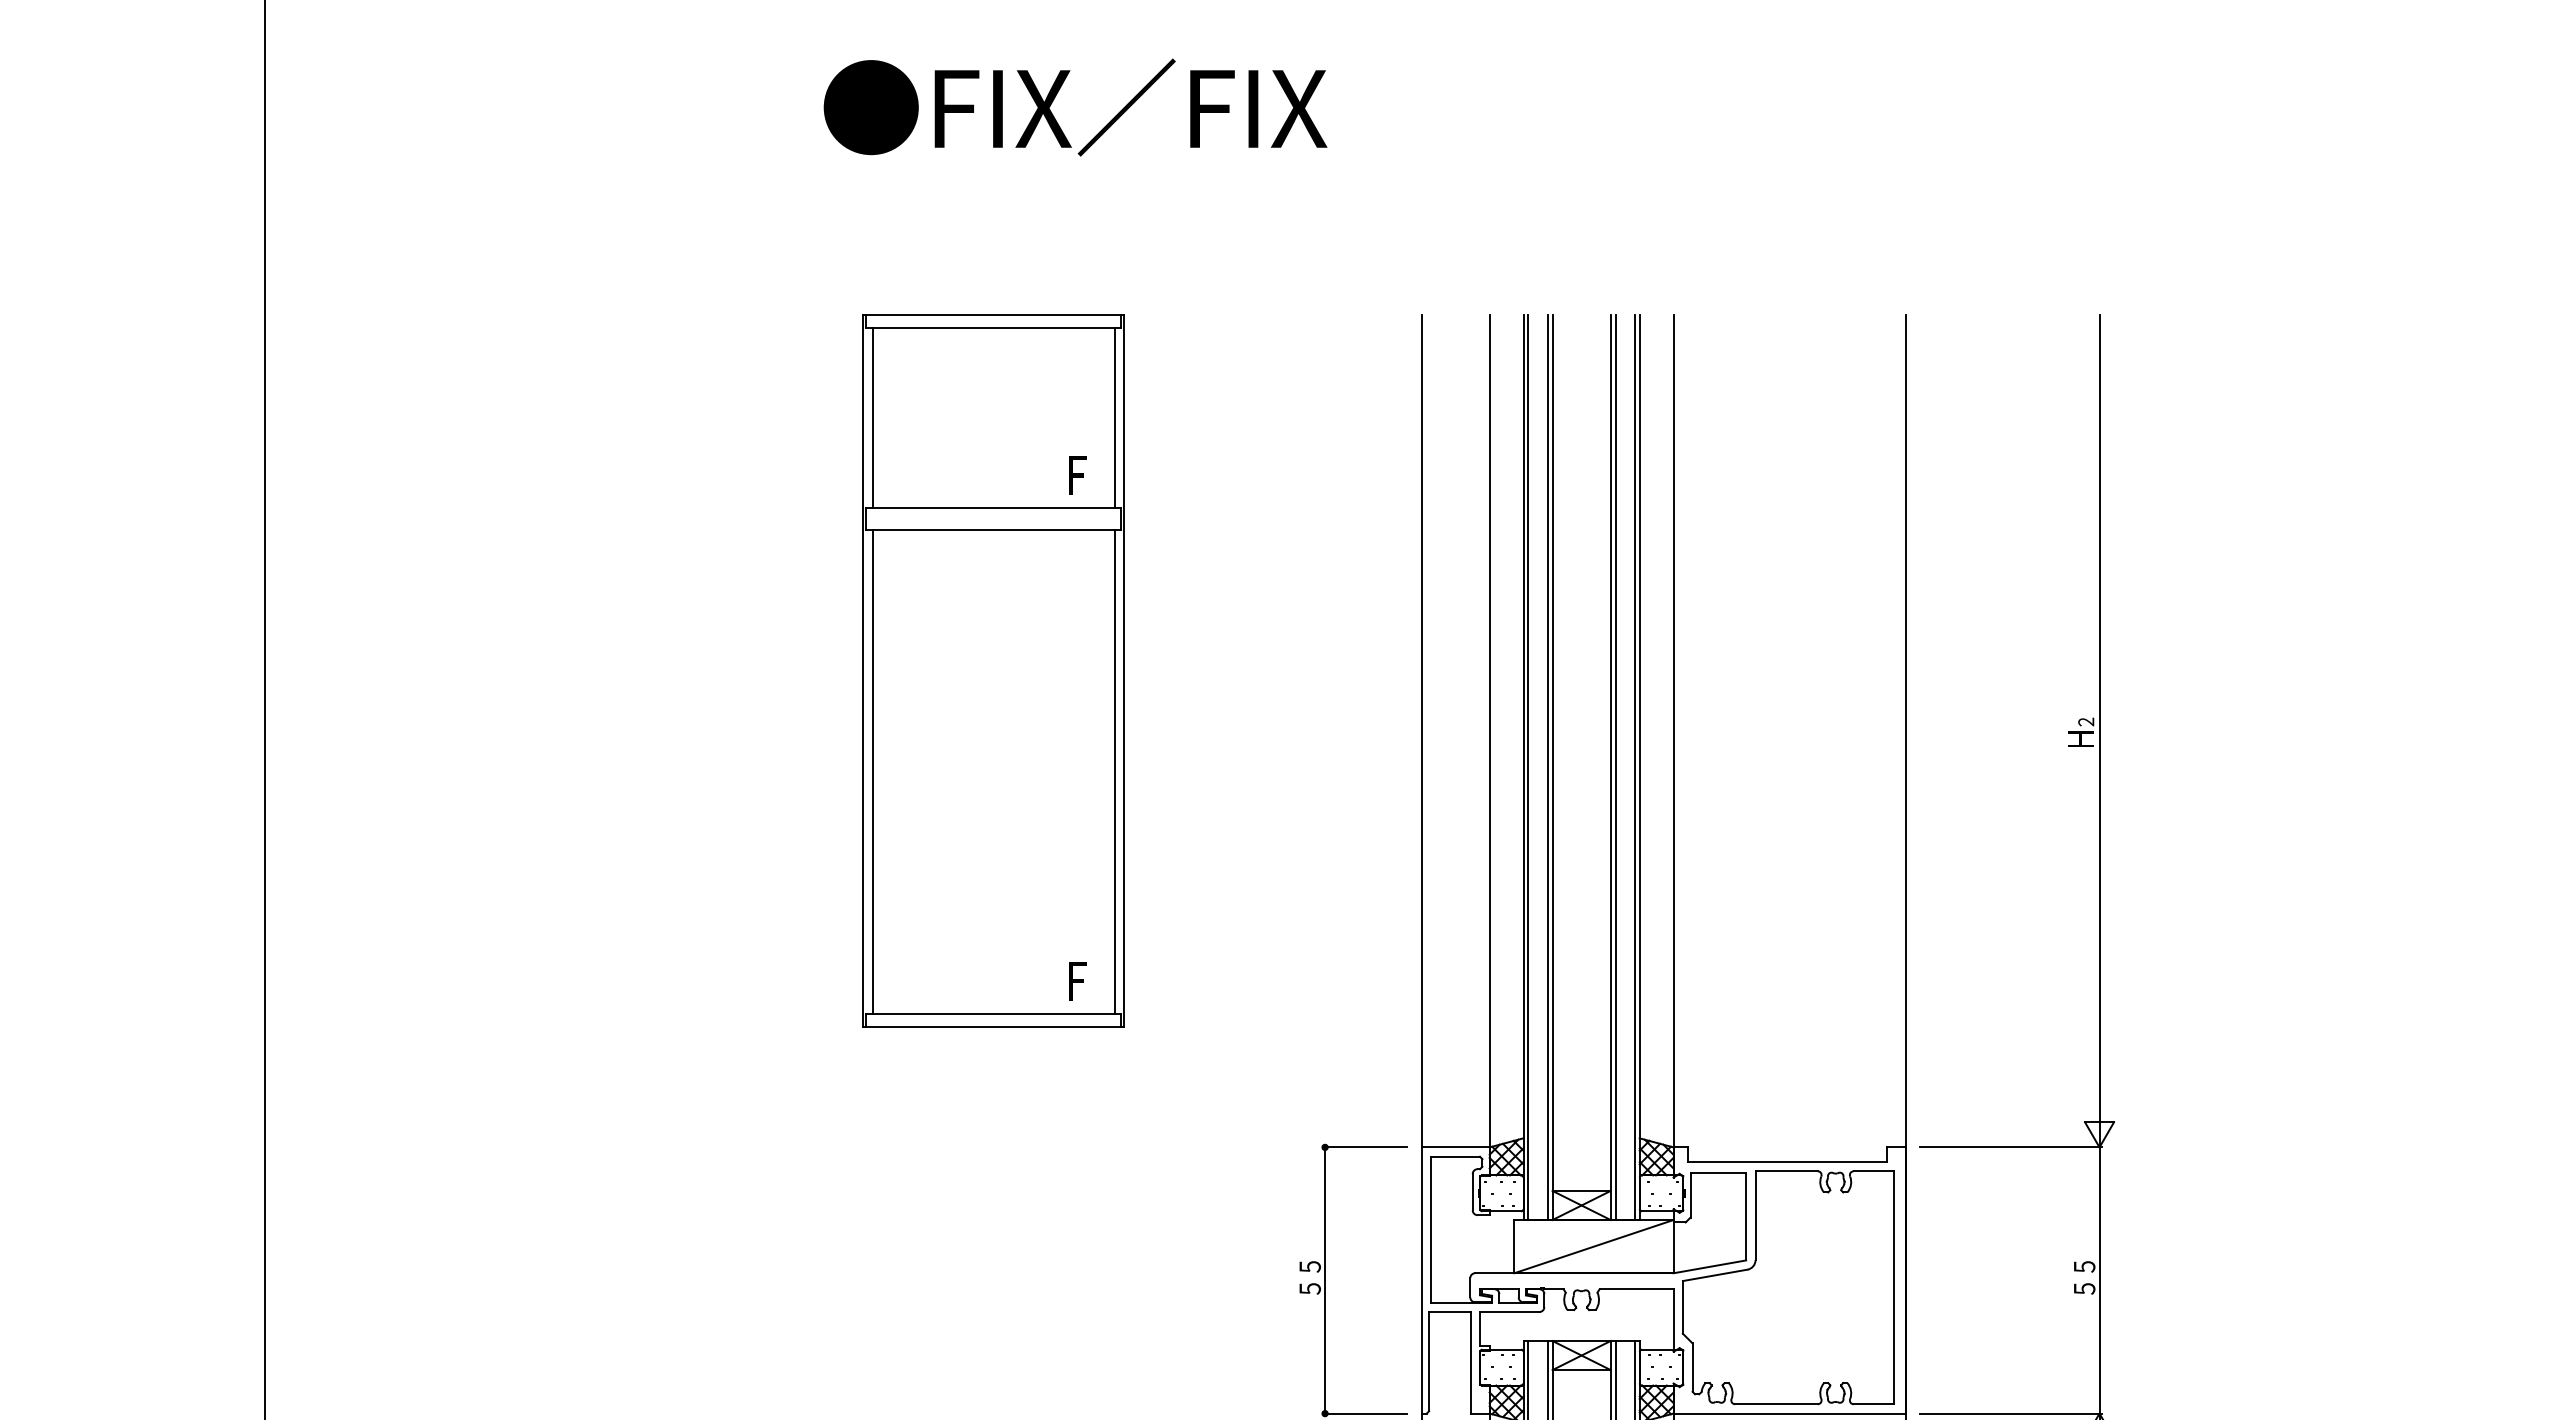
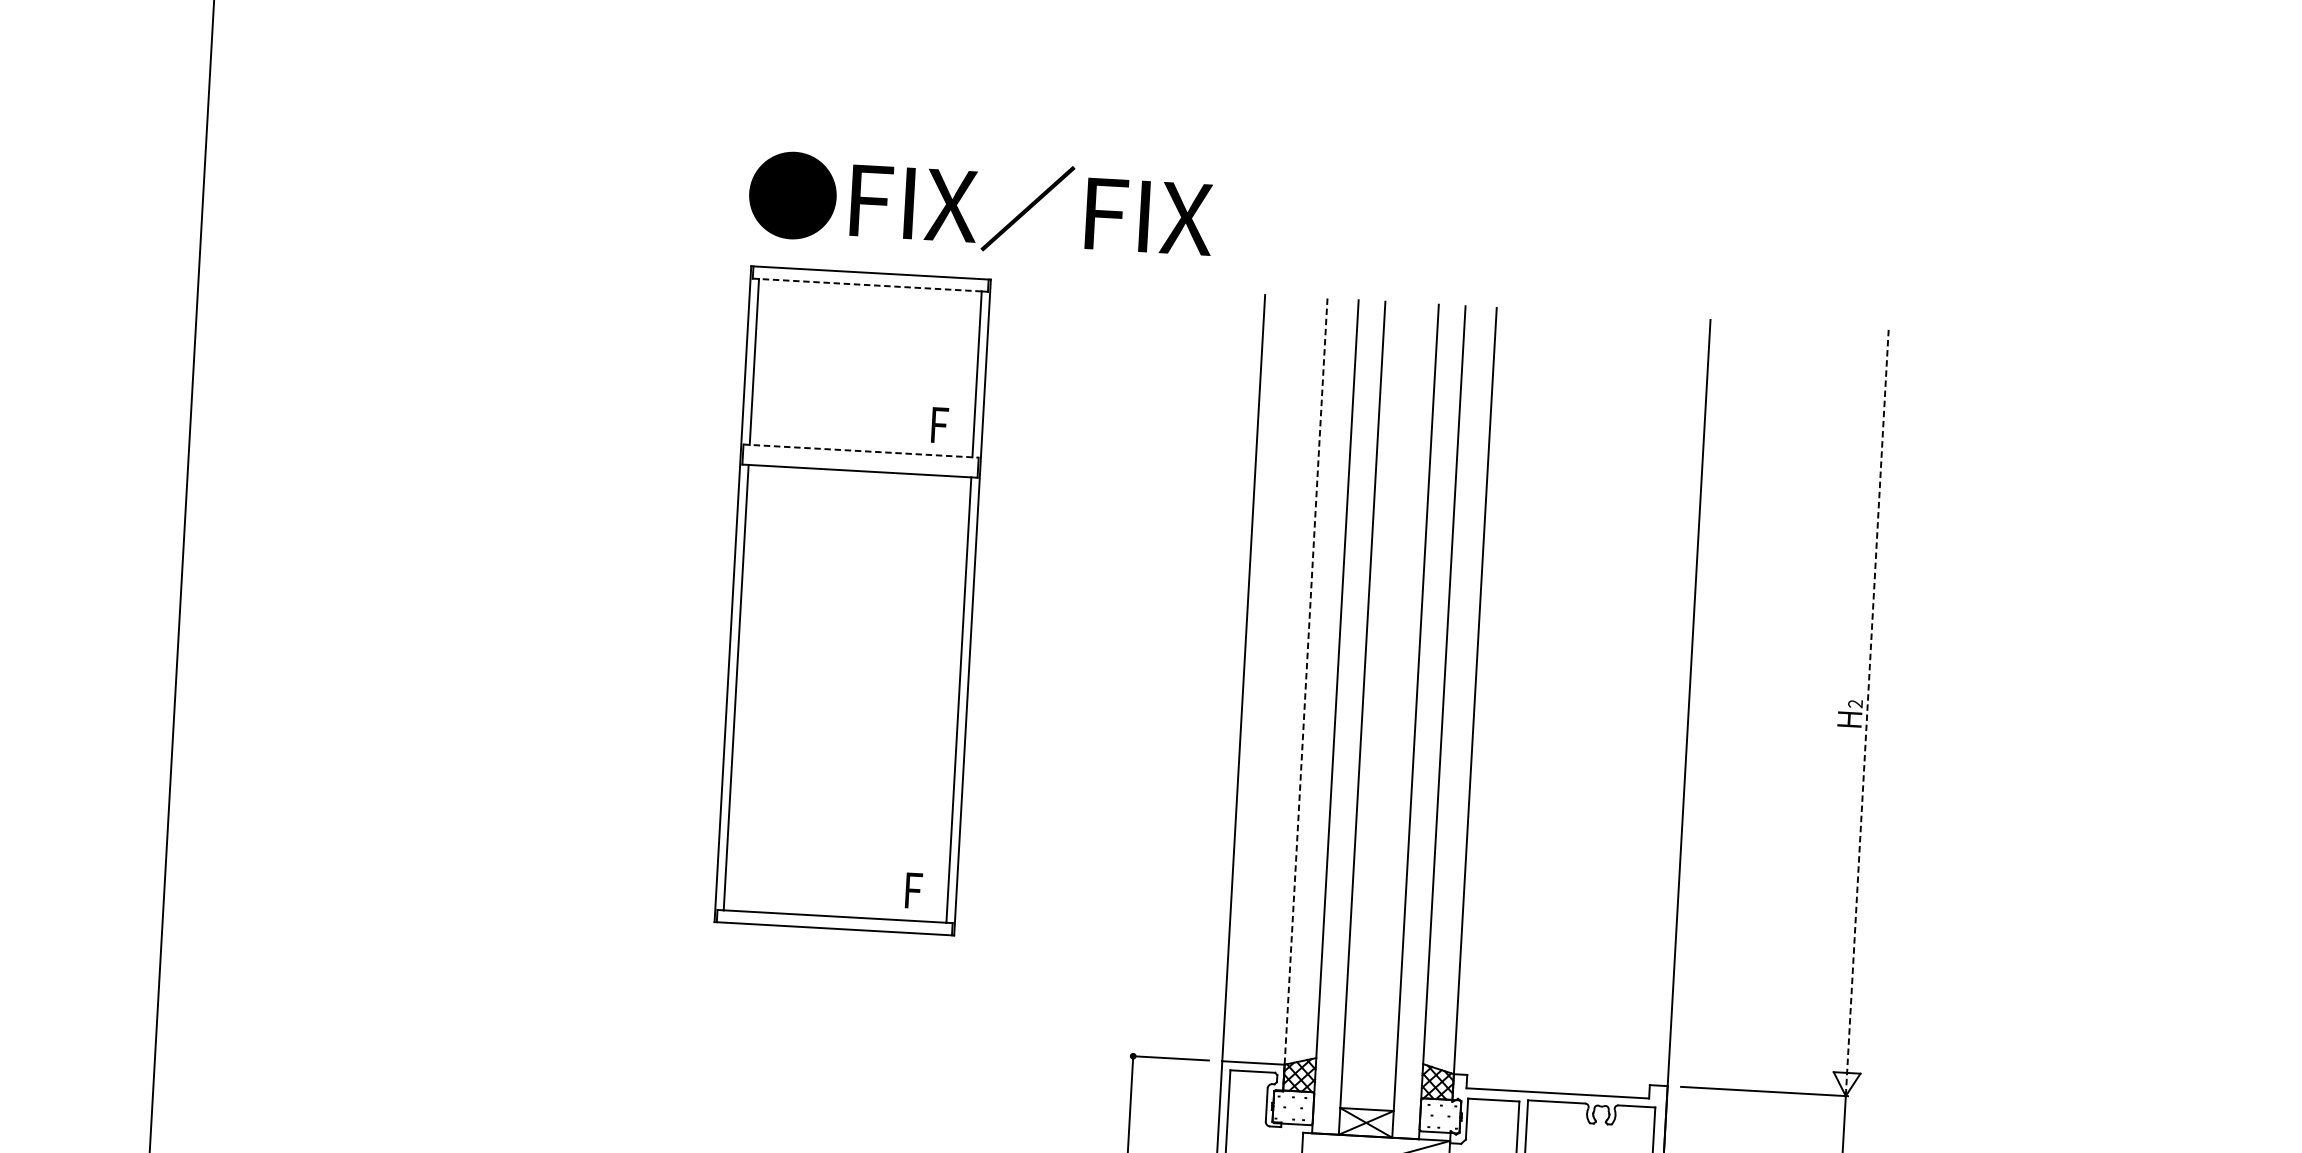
text: (1075, 107) -> (980, 206), moved
line: (993, 328) -> (870, 285), solid -> dashed
line: (993, 508) -> (860, 451), solid -> dashed
line: (2099, 731) -> (1867, 713), solid -> dashed
line: (1489, 741) -> (1305, 691), solid -> dashed
line: (1528, 767) -> (1339, 717), removed
line: (1547, 767) -> (1357, 718), removed
line: (1615, 767) -> (1419, 721), removed
line: (1634, 767) -> (1437, 722), removed

